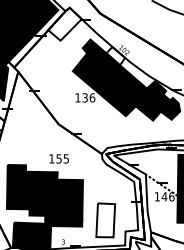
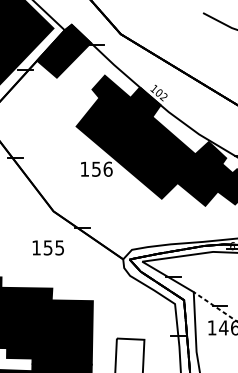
fill: (64, 23) -> (63, 49), added
fill: (115, 55) -> (145, 101), added
text: (84, 97) -> (95, 168), 136 -> 156
text: (58, 158) -> (47, 247), moved

